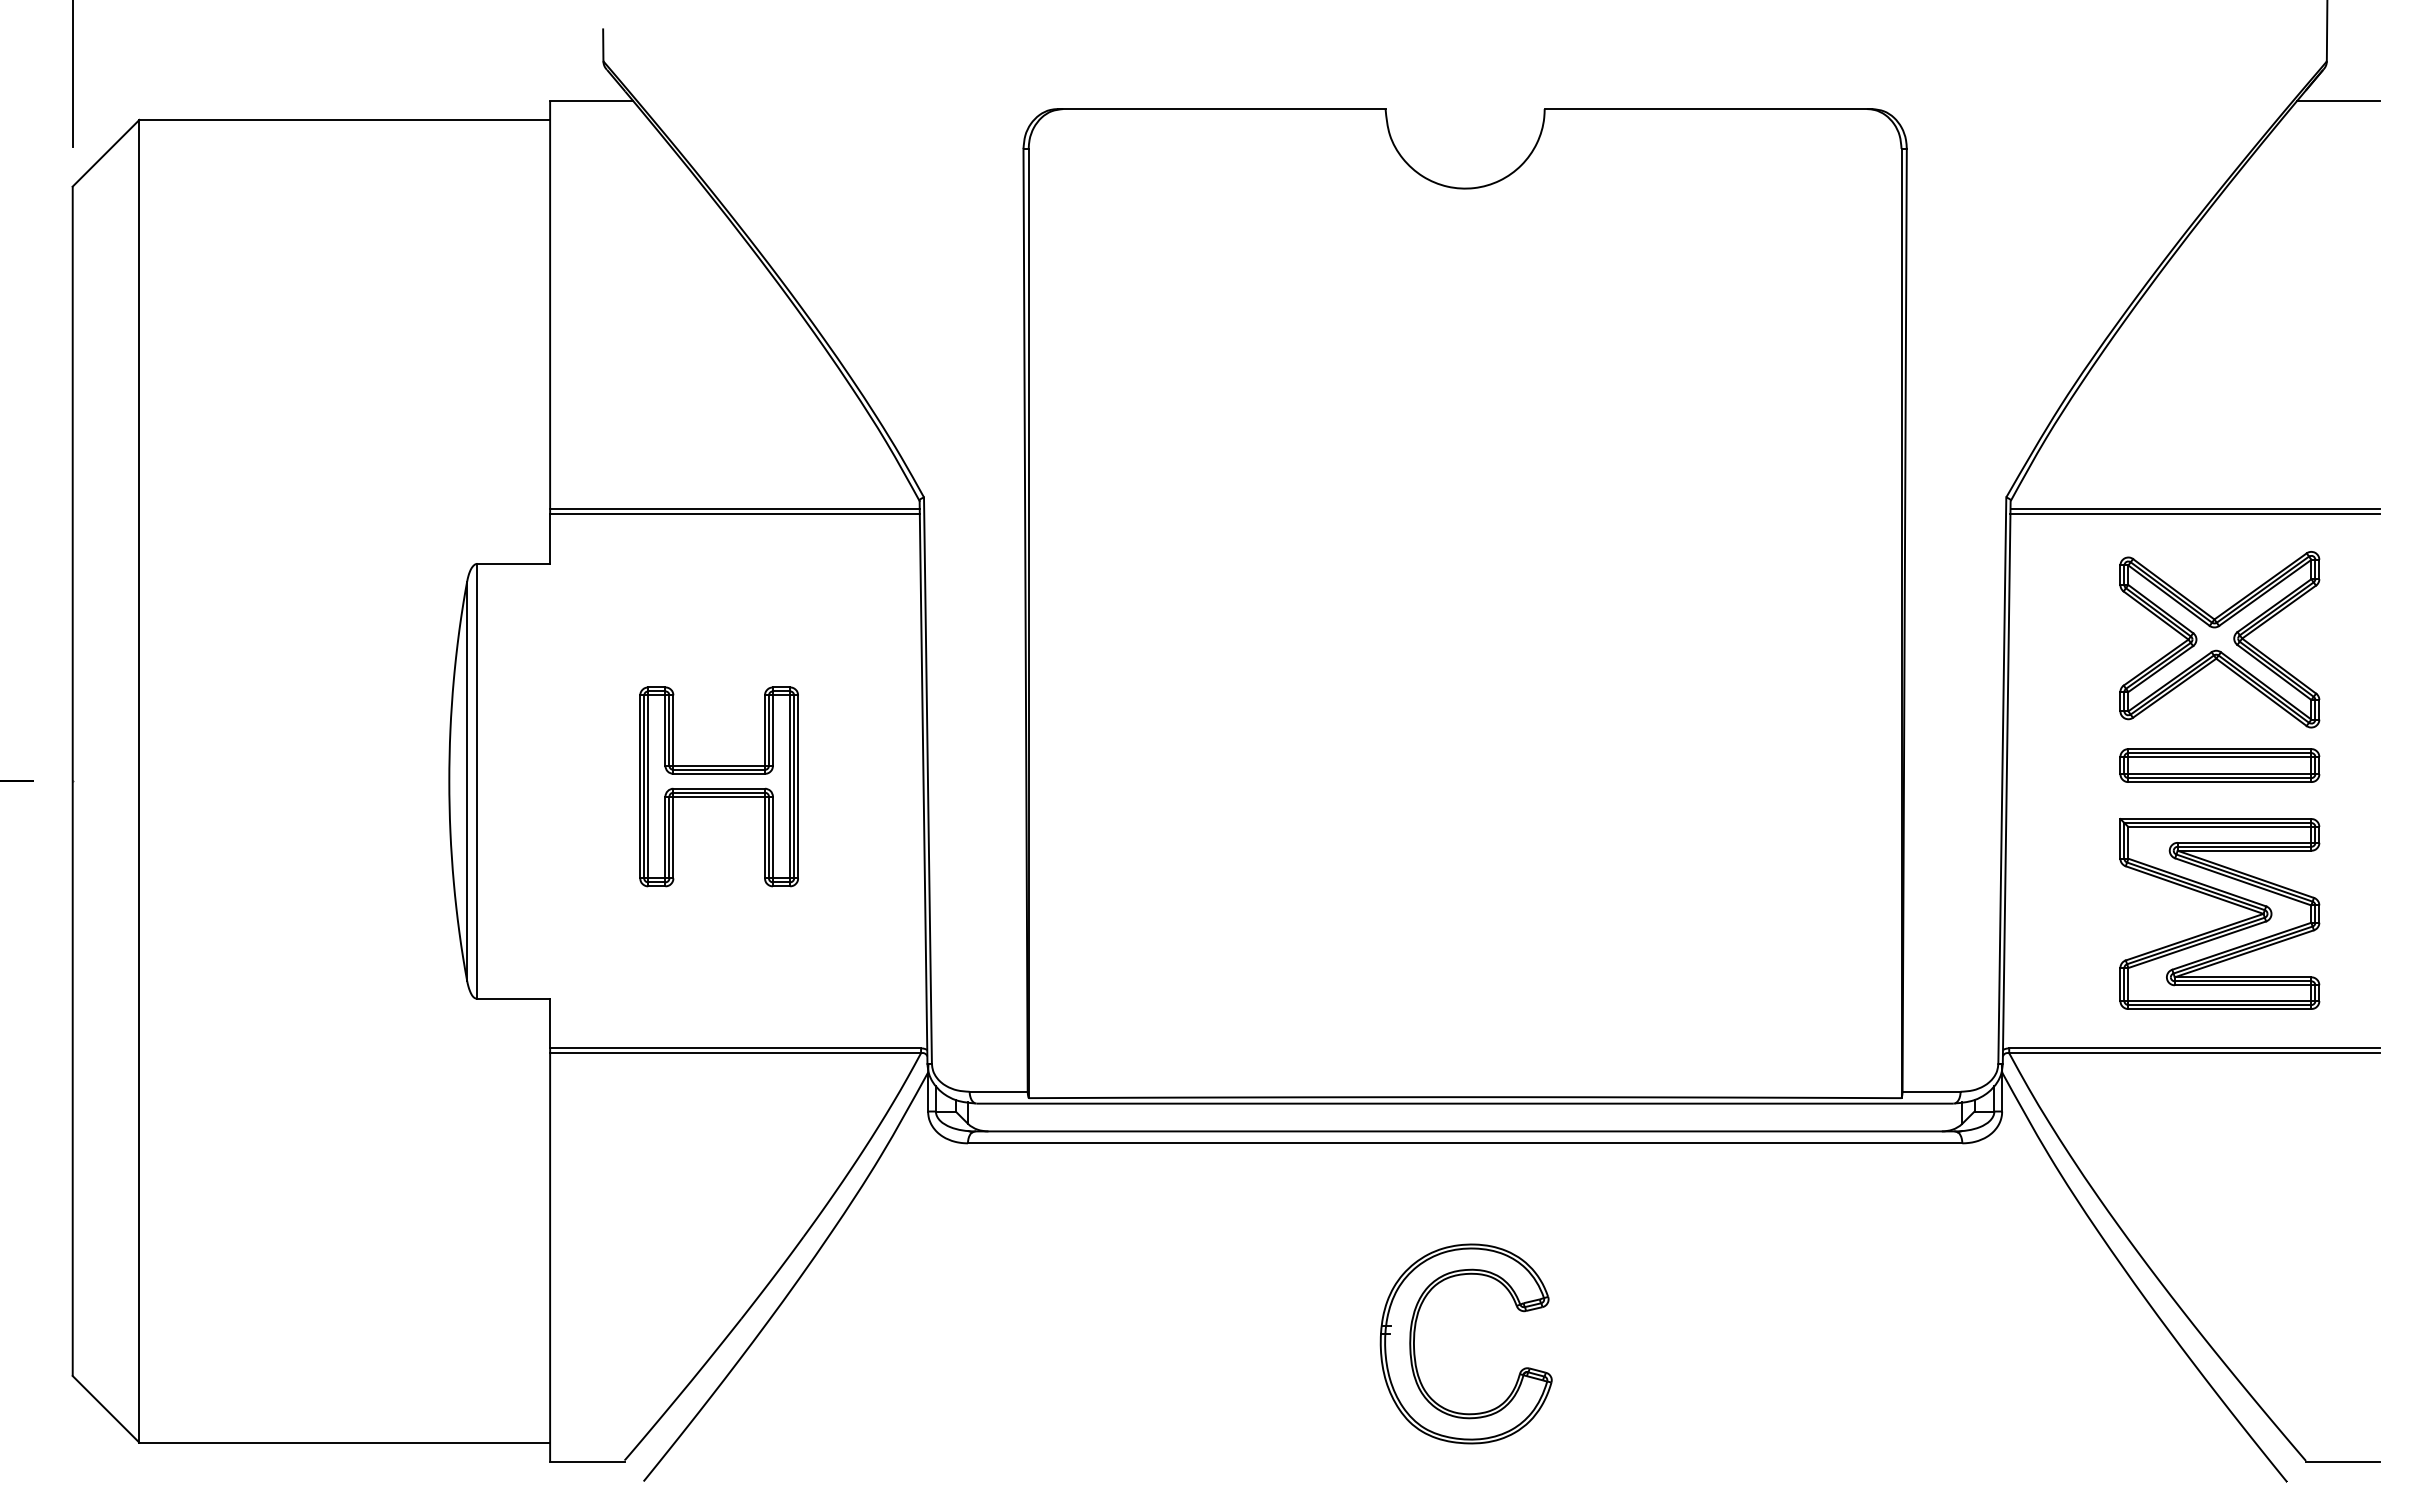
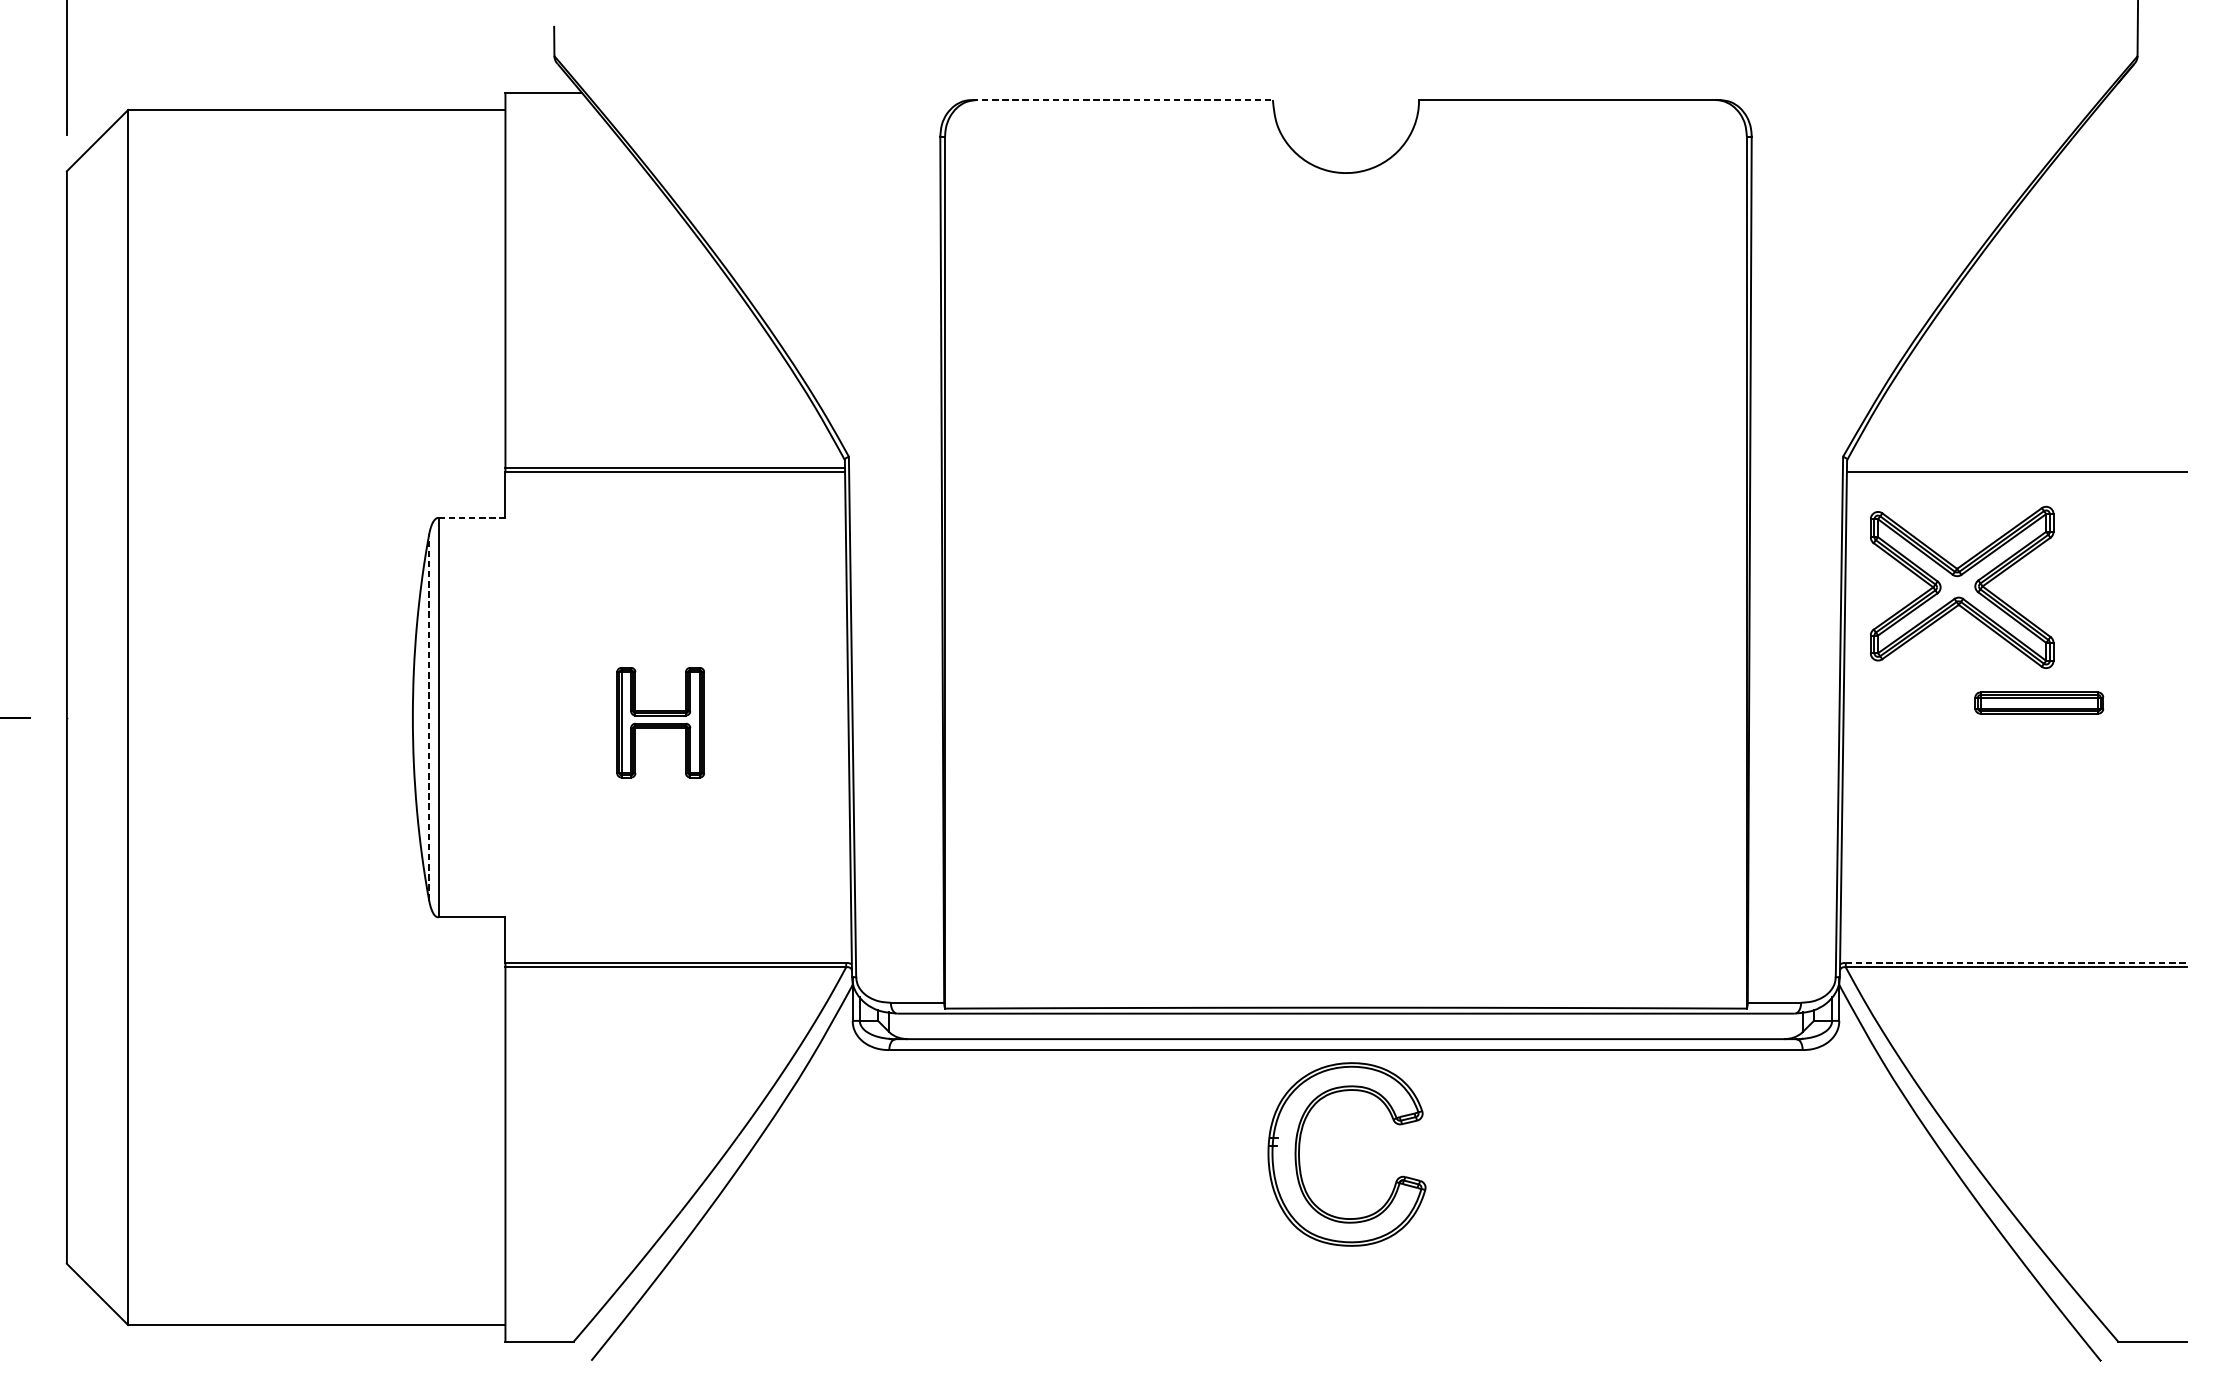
line: (2338, 101) -> (2148, 93), removed
line: (1221, 109) -> (1122, 100), solid -> dashed
line: (2195, 509) -> (2016, 467), removed
line: (514, 563) -> (472, 517), solid -> dashed
part: (2219, 639) -> (1961, 587), moved
part: (2219, 765) -> (2038, 703), size x0.7
line: (467, 781) -> (429, 717), solid -> dashed
part: (718, 786) -> (660, 722), size x0.6
part: (2224, 901) -> (2043, 827), removed
line: (2195, 1048) -> (2016, 962), solid -> dashed
part: (1415, 1336) -> (1300, 1147), moved

